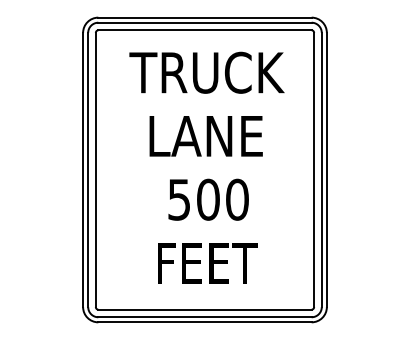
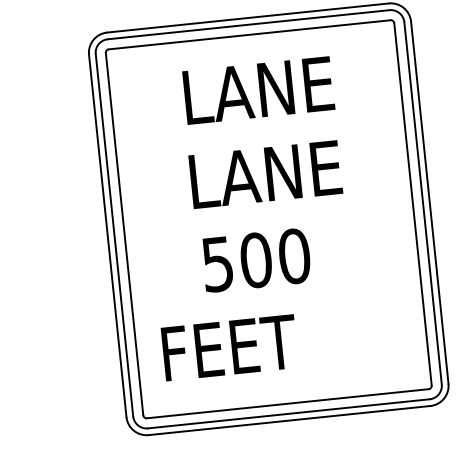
text: (206, 72) -> (257, 90), TRUCK -> LANE
text: (208, 199) -> (256, 259), moved
text: (207, 263) -> (229, 348), moved

